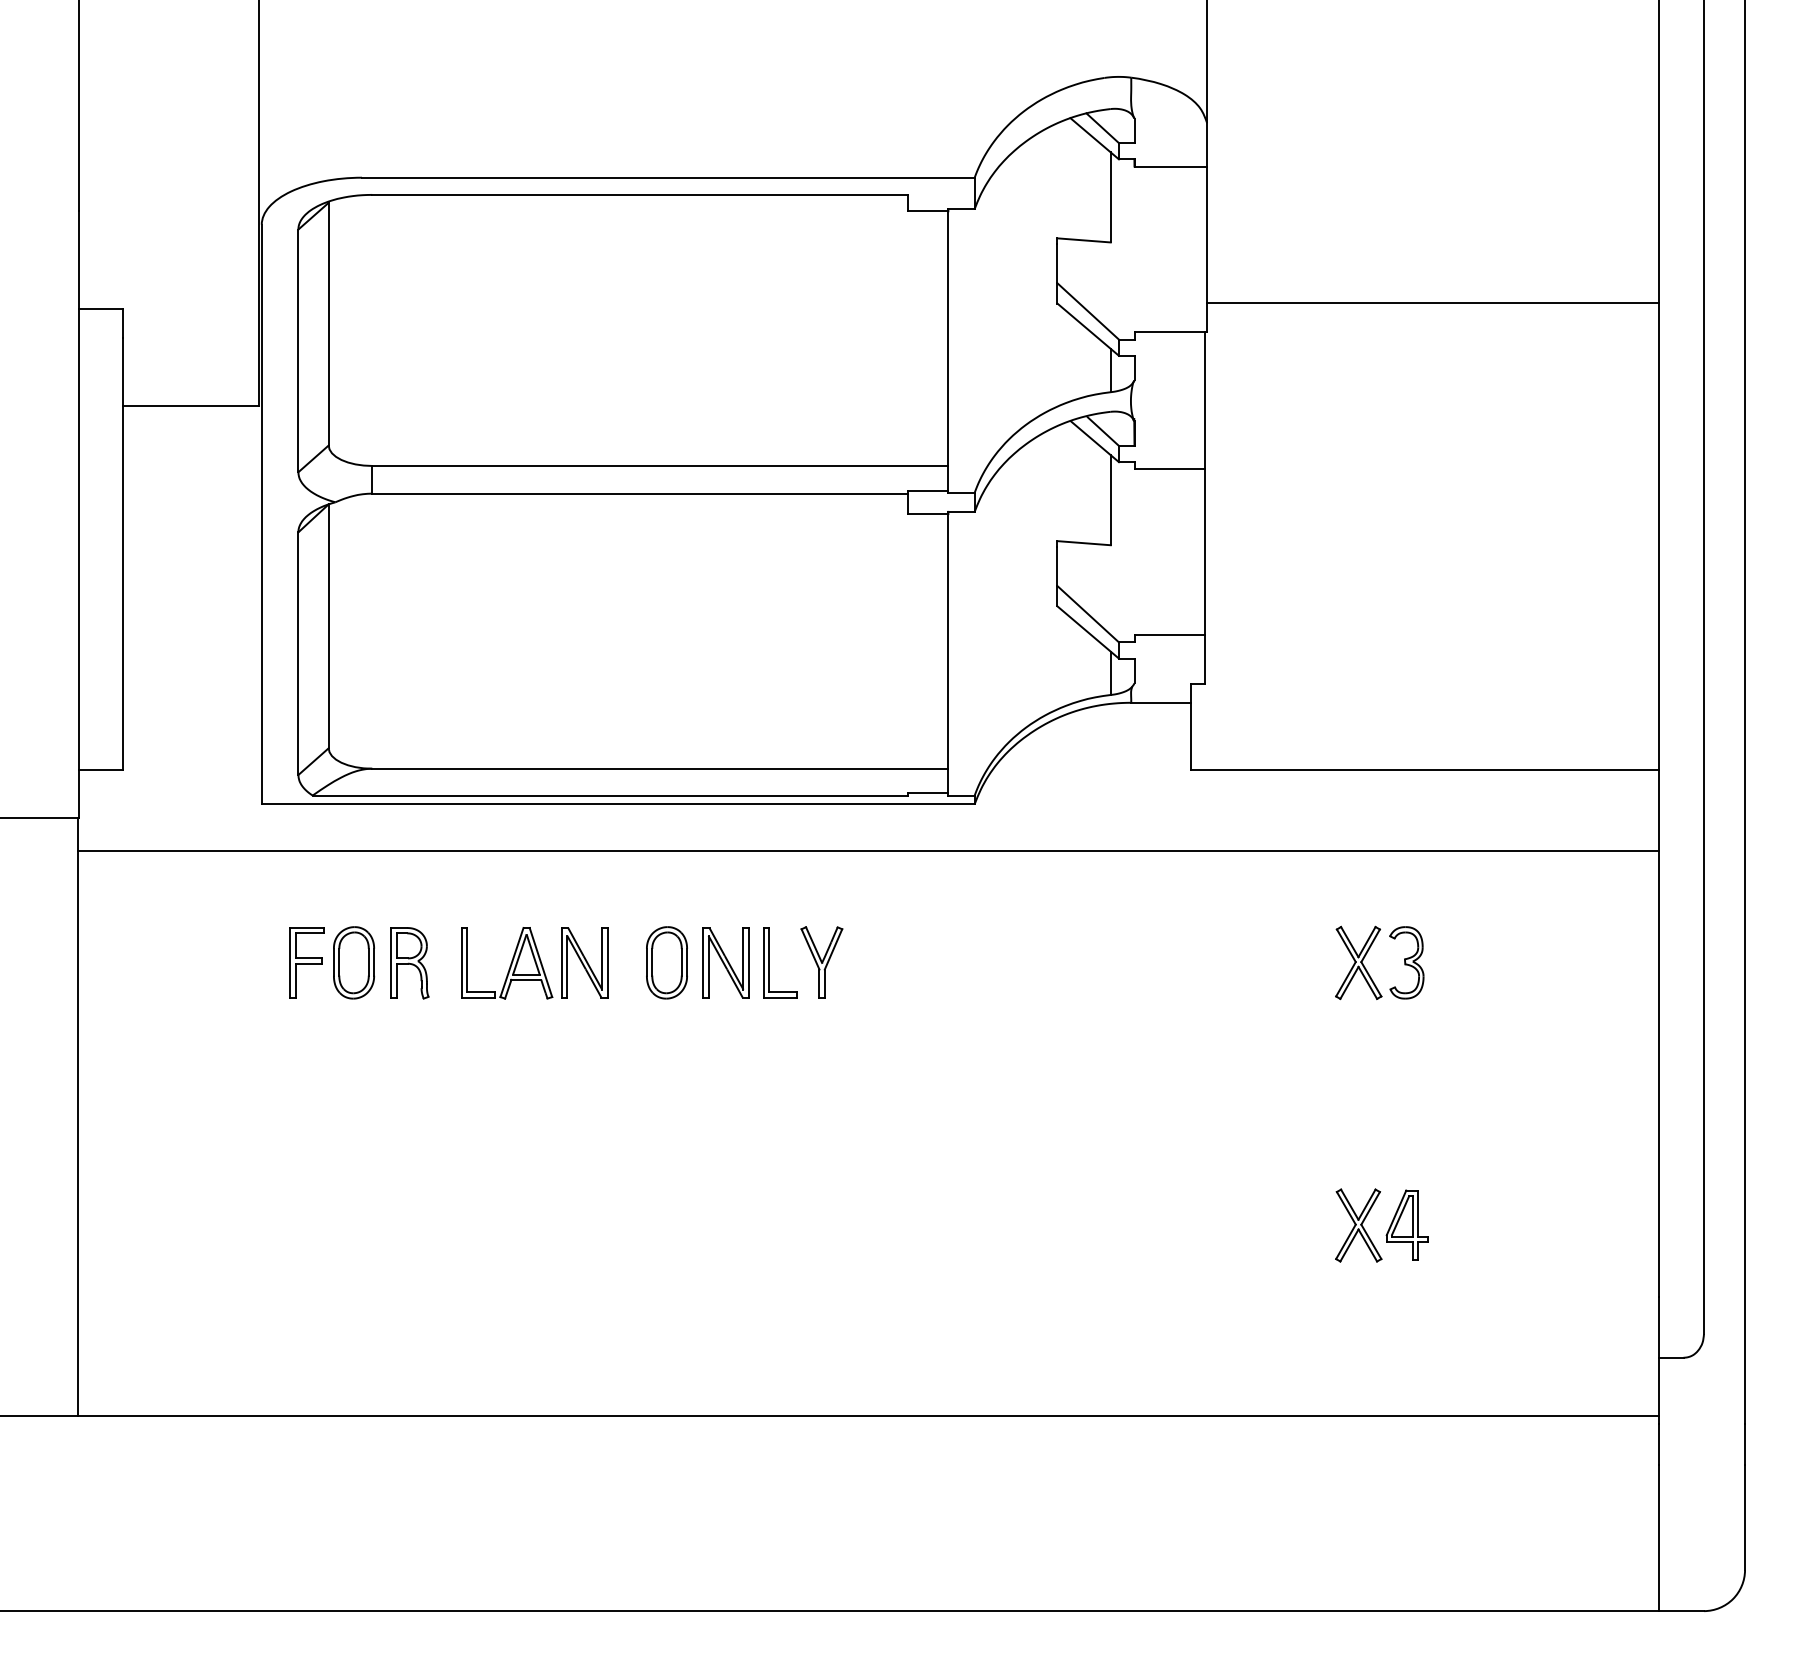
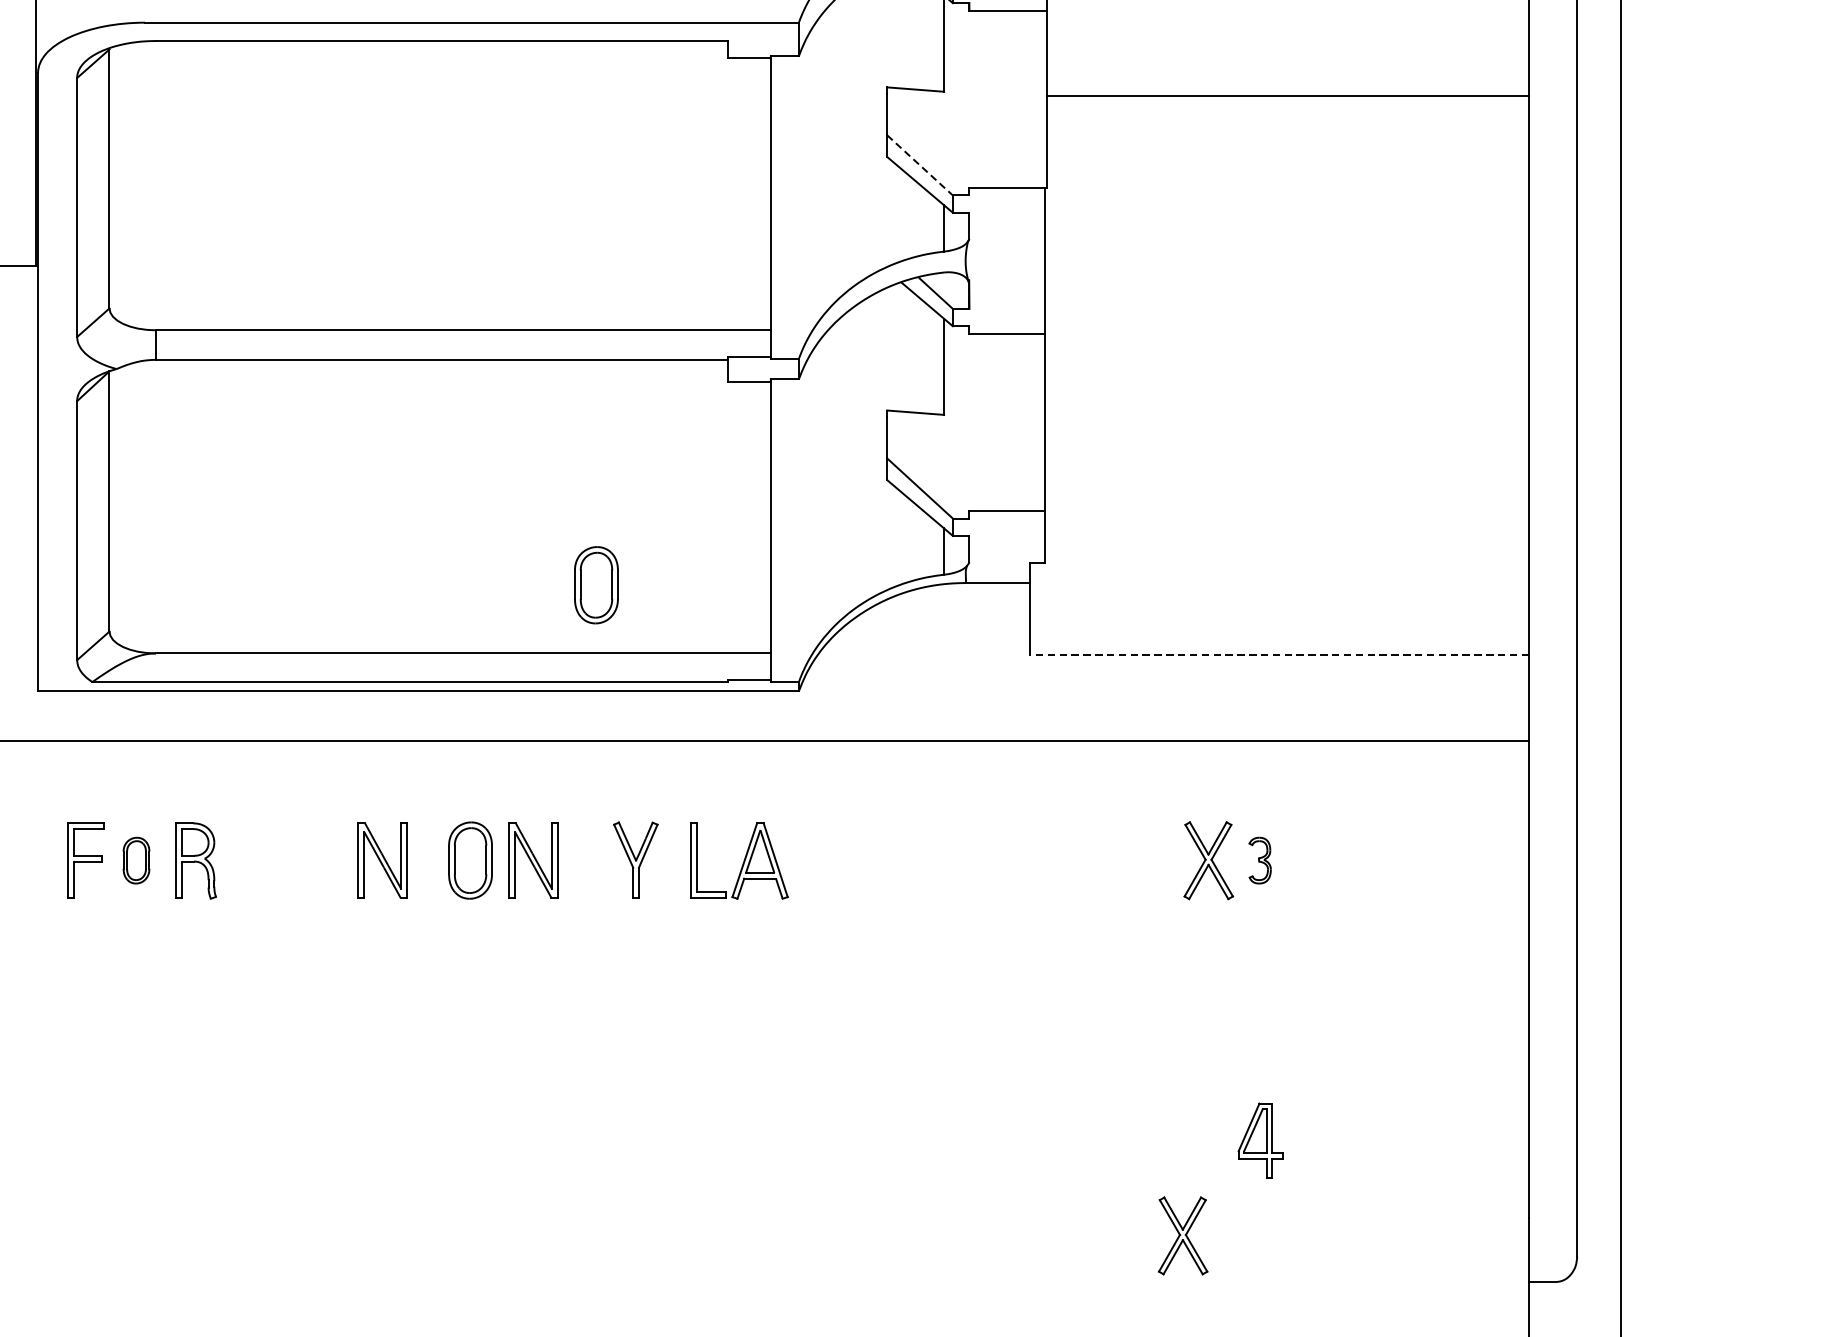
line: (1432, 302) -> (1287, 96), moved
line: (1088, 311) -> (920, 165), solid -> dashed
part: (784, 704) -> (595, 584), added
line: (1425, 770) -> (1280, 655), solid -> dashed
part: (353, 962) -> (135, 860), size x0.6
part: (769, 962) -> (579, 860), removed
part: (1406, 962) -> (1259, 860), size x0.6
part: (507, 963) -> (740, 861), moved
part: (1358, 1225) -> (1182, 1235), moved

